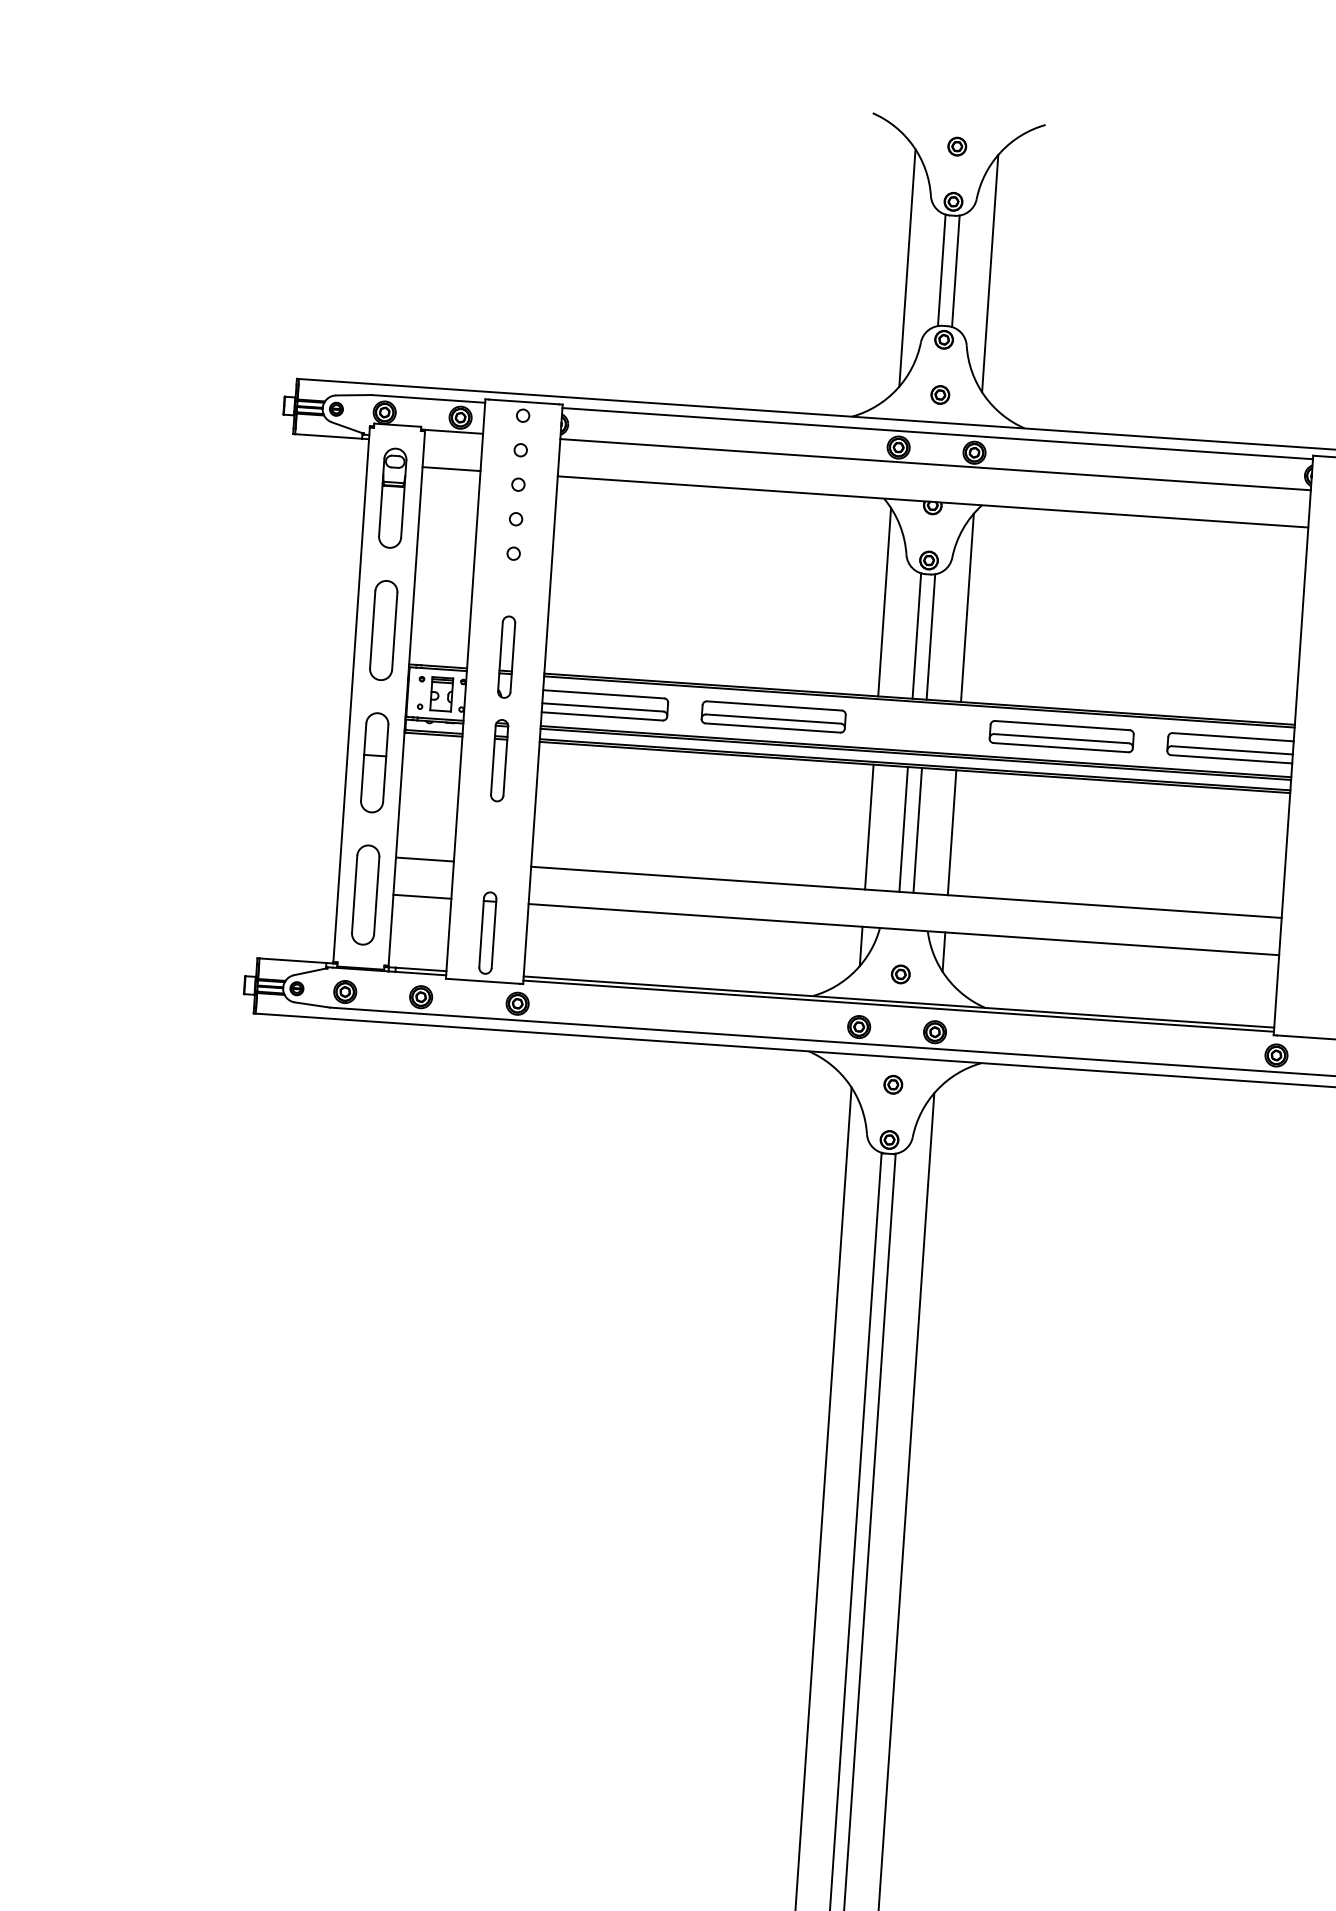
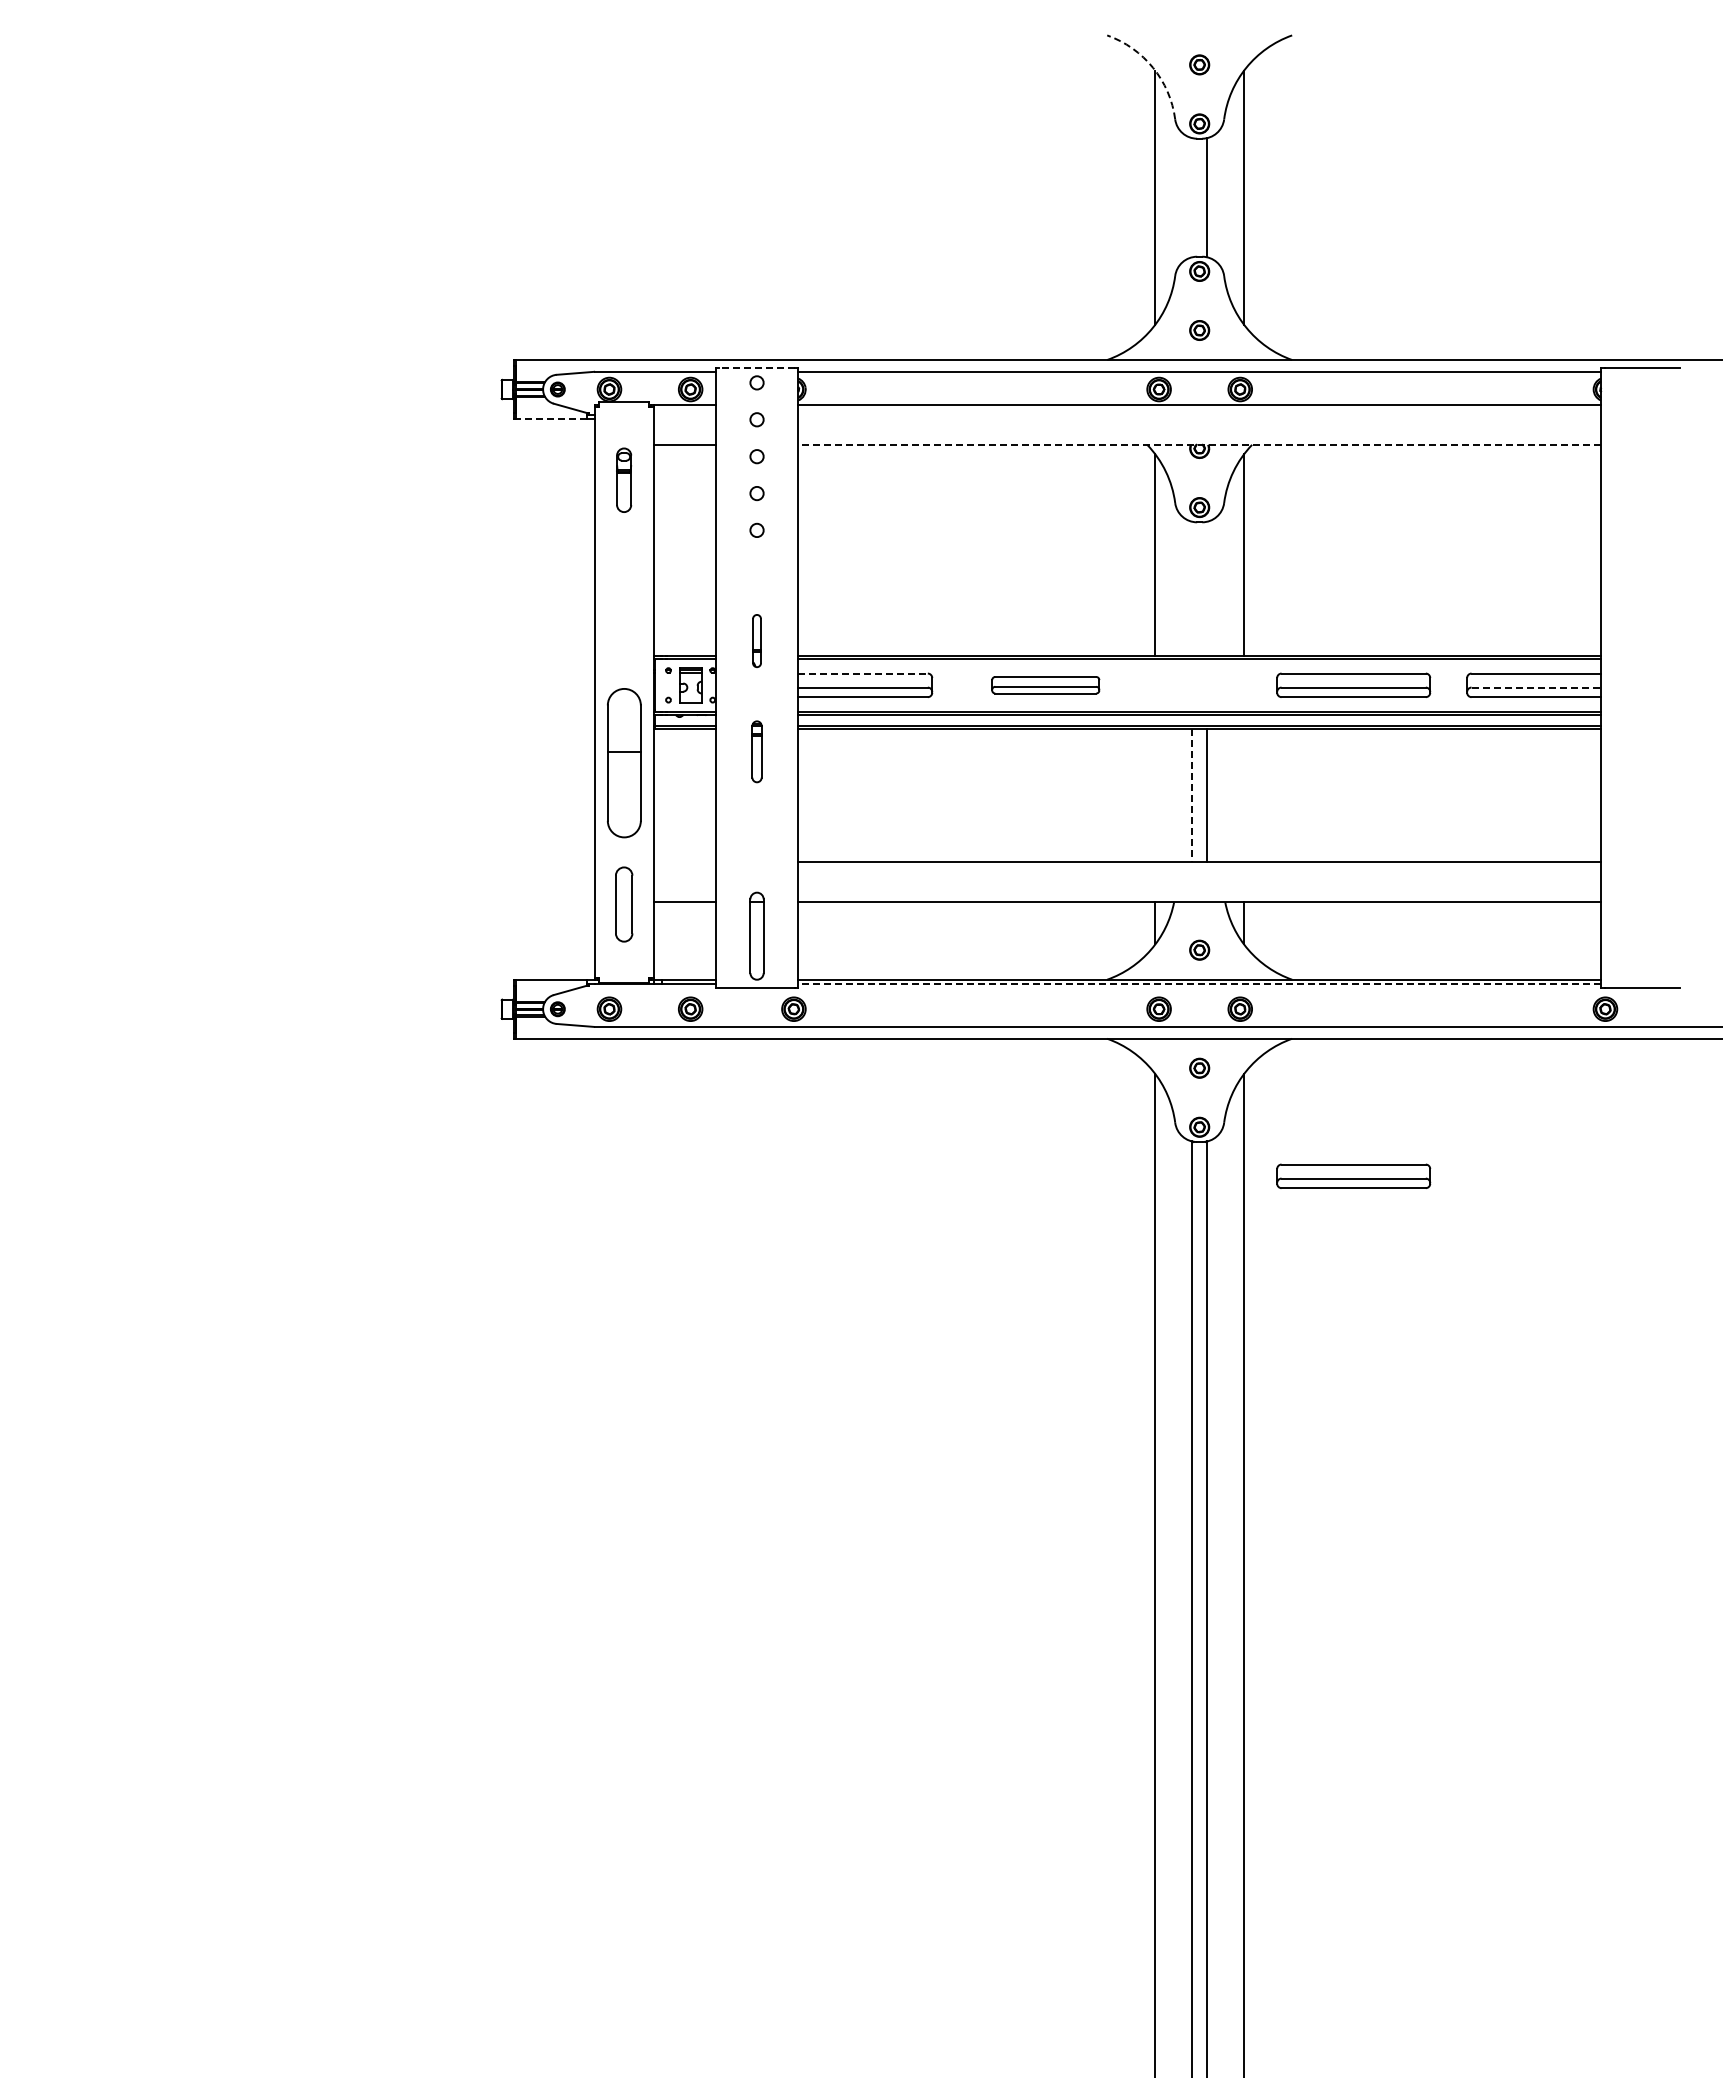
arc: (913, 146) -> (1153, 67), solid -> dashed
line: (942, 270) -> (1192, 197), removed
line: (524, 402) -> (757, 368), solid -> dashed
line: (328, 436) -> (551, 419), solid -> dashed
part: (392, 498) -> (623, 480), size x0.6
line: (932, 501) -> (1199, 444), solid -> dashed
part: (383, 630) -> (623, 621), removed
line: (917, 635) -> (1192, 588), removed
line: (931, 636) -> (1207, 588), removed
part: (506, 656) -> (756, 640), size x0.6
line: (604, 694) -> (863, 673), solid -> dashed
part: (773, 716) -> (1045, 684), size x0.7
line: (1232, 750) -> (1536, 687), solid -> dashed
part: (499, 760) -> (756, 751), size x0.7
part: (374, 762) -> (623, 762), size x1.4
line: (869, 826) -> (1155, 795), removed
line: (903, 829) -> (1192, 795), solid -> dashed
line: (951, 832) -> (1243, 795), removed
line: (424, 859) -> (684, 862), removed
part: (365, 894) -> (623, 904), size x0.7
line: (898, 1006) -> (1199, 984), solid -> dashed
part: (1030, 1194) -> (1353, 1175), added

